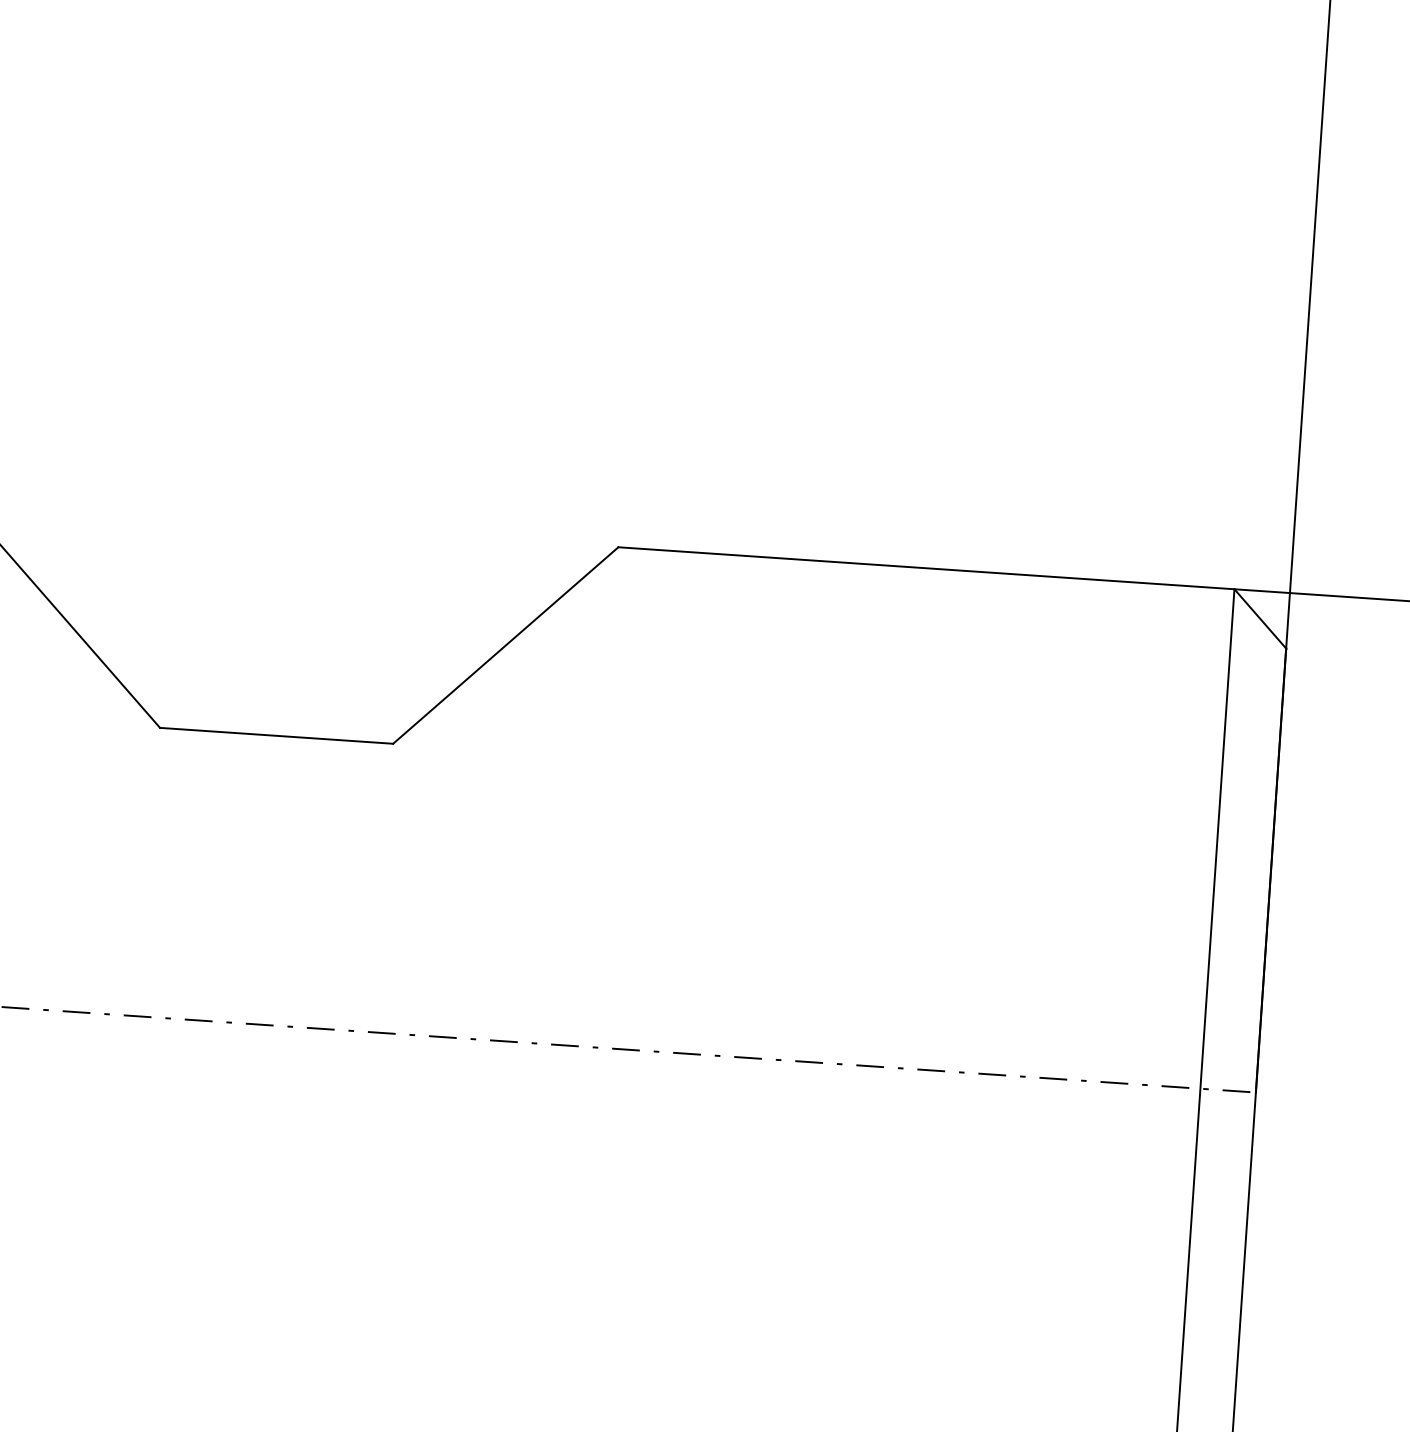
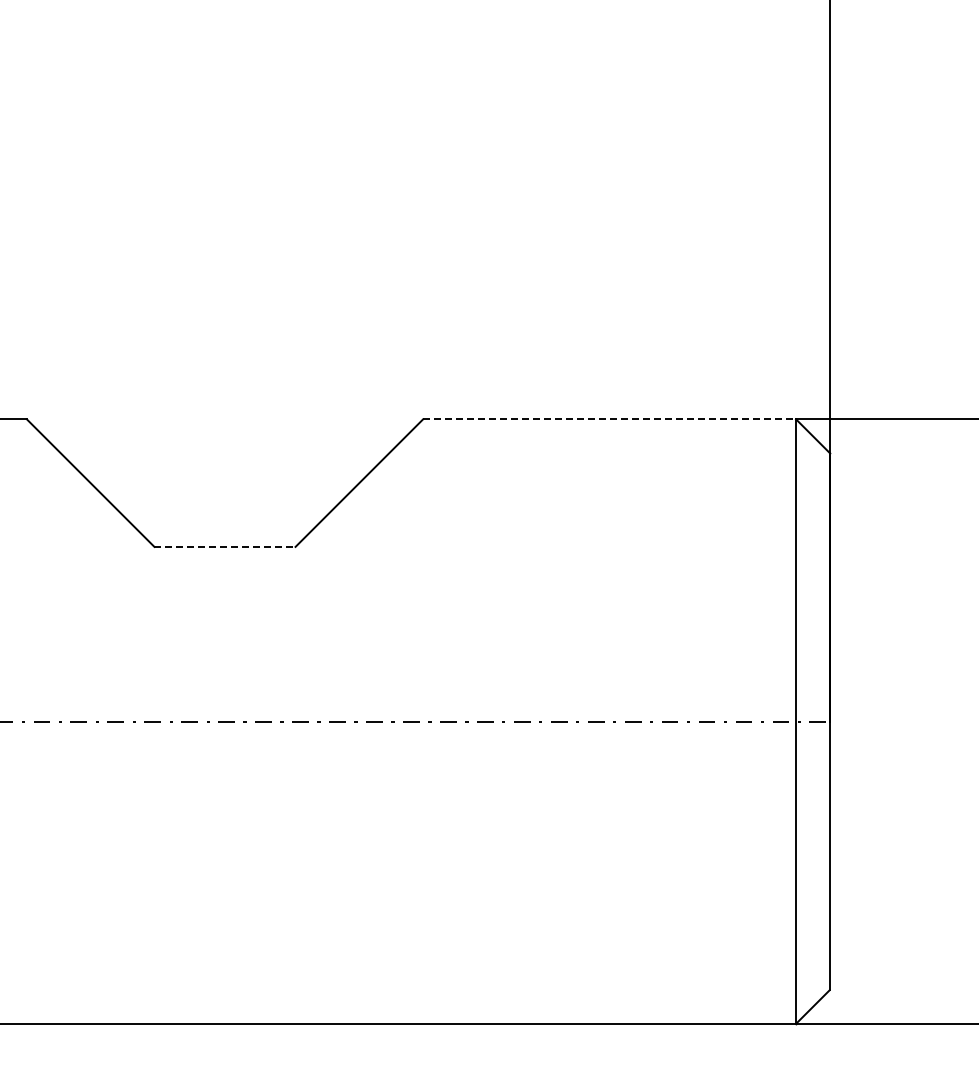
line: (927, 568) -> (610, 419), solid -> dashed
line: (277, 735) -> (225, 546), solid -> dashed

